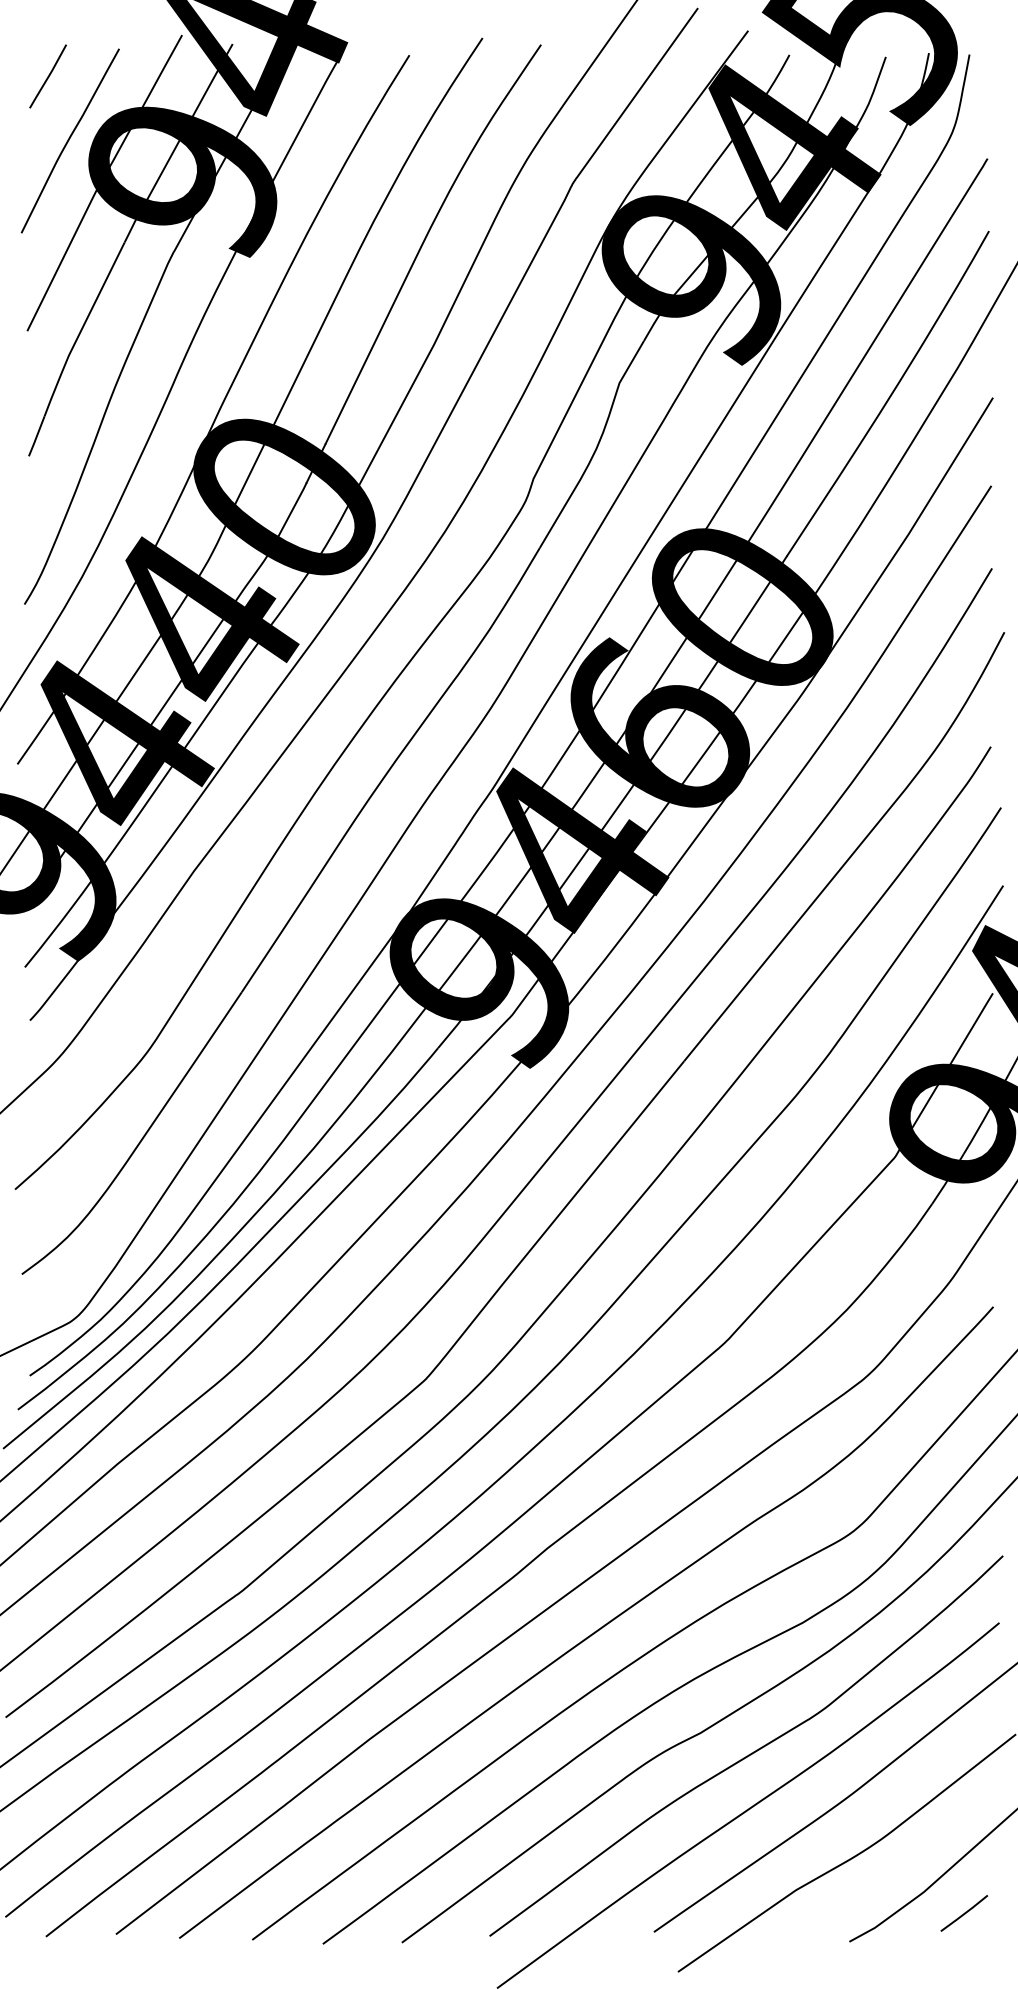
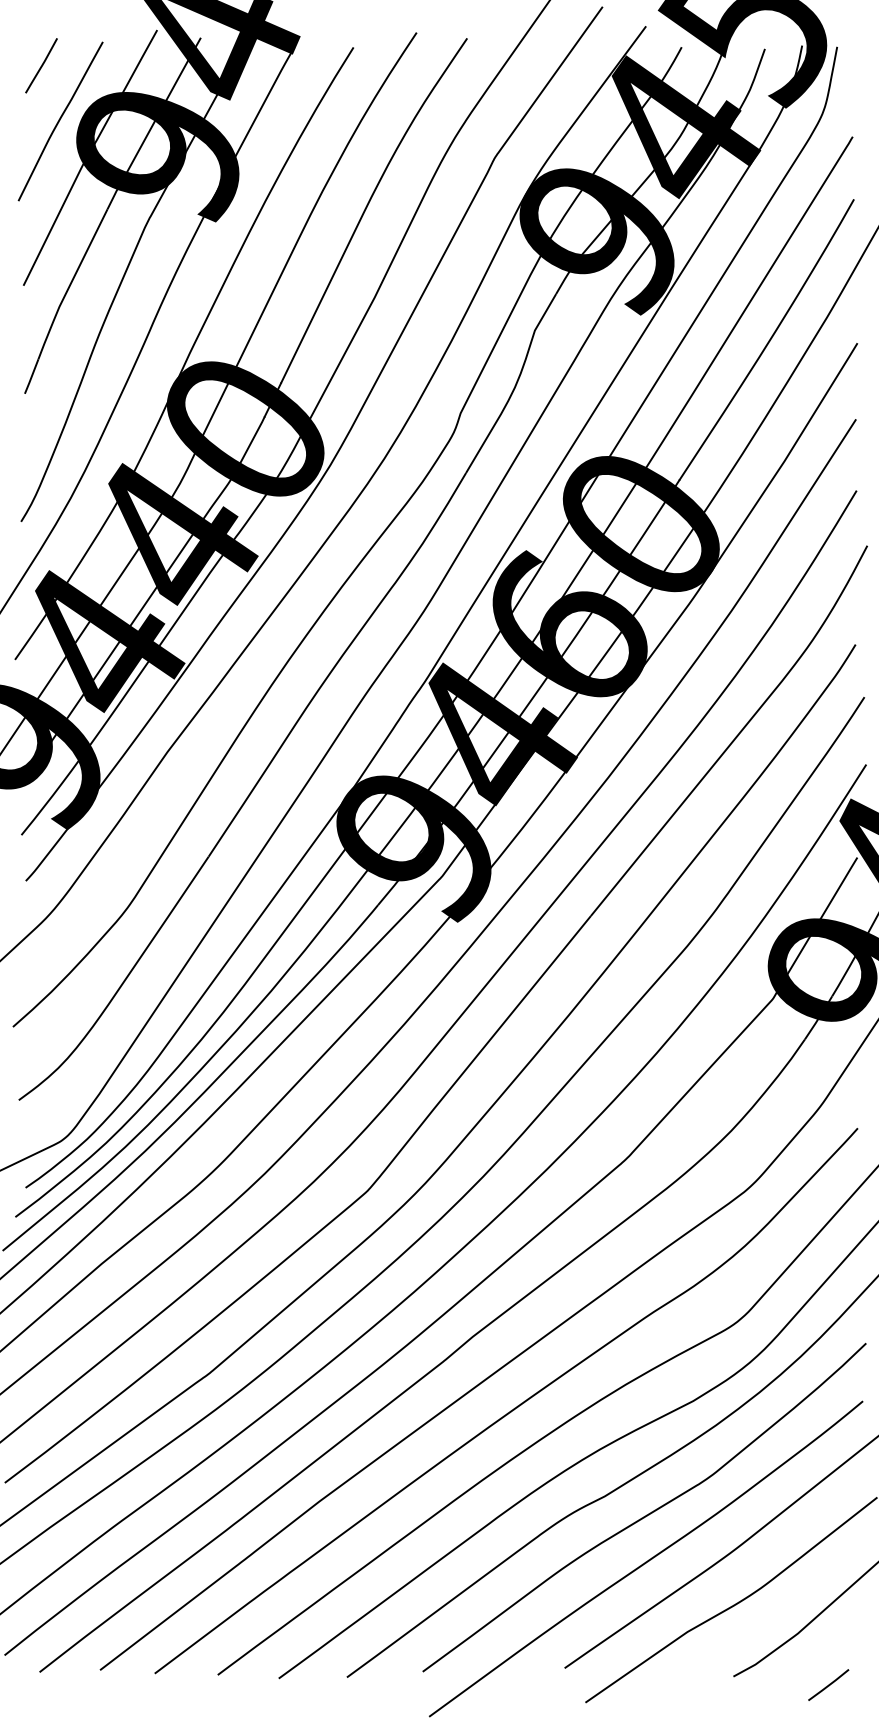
line: (964, 1912) -> (828, 1684), moved

